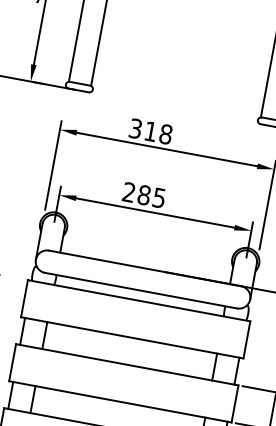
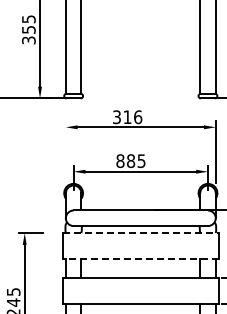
text: (166, 133) -> (138, 116), 318 -> 316
line: (52, 165) -> (65, 152), removed
text: (129, 193) -> (120, 161), 285 -> 885
line: (138, 301) -> (140, 233), solid -> dashed
line: (131, 338) -> (140, 259), solid -> dashed

